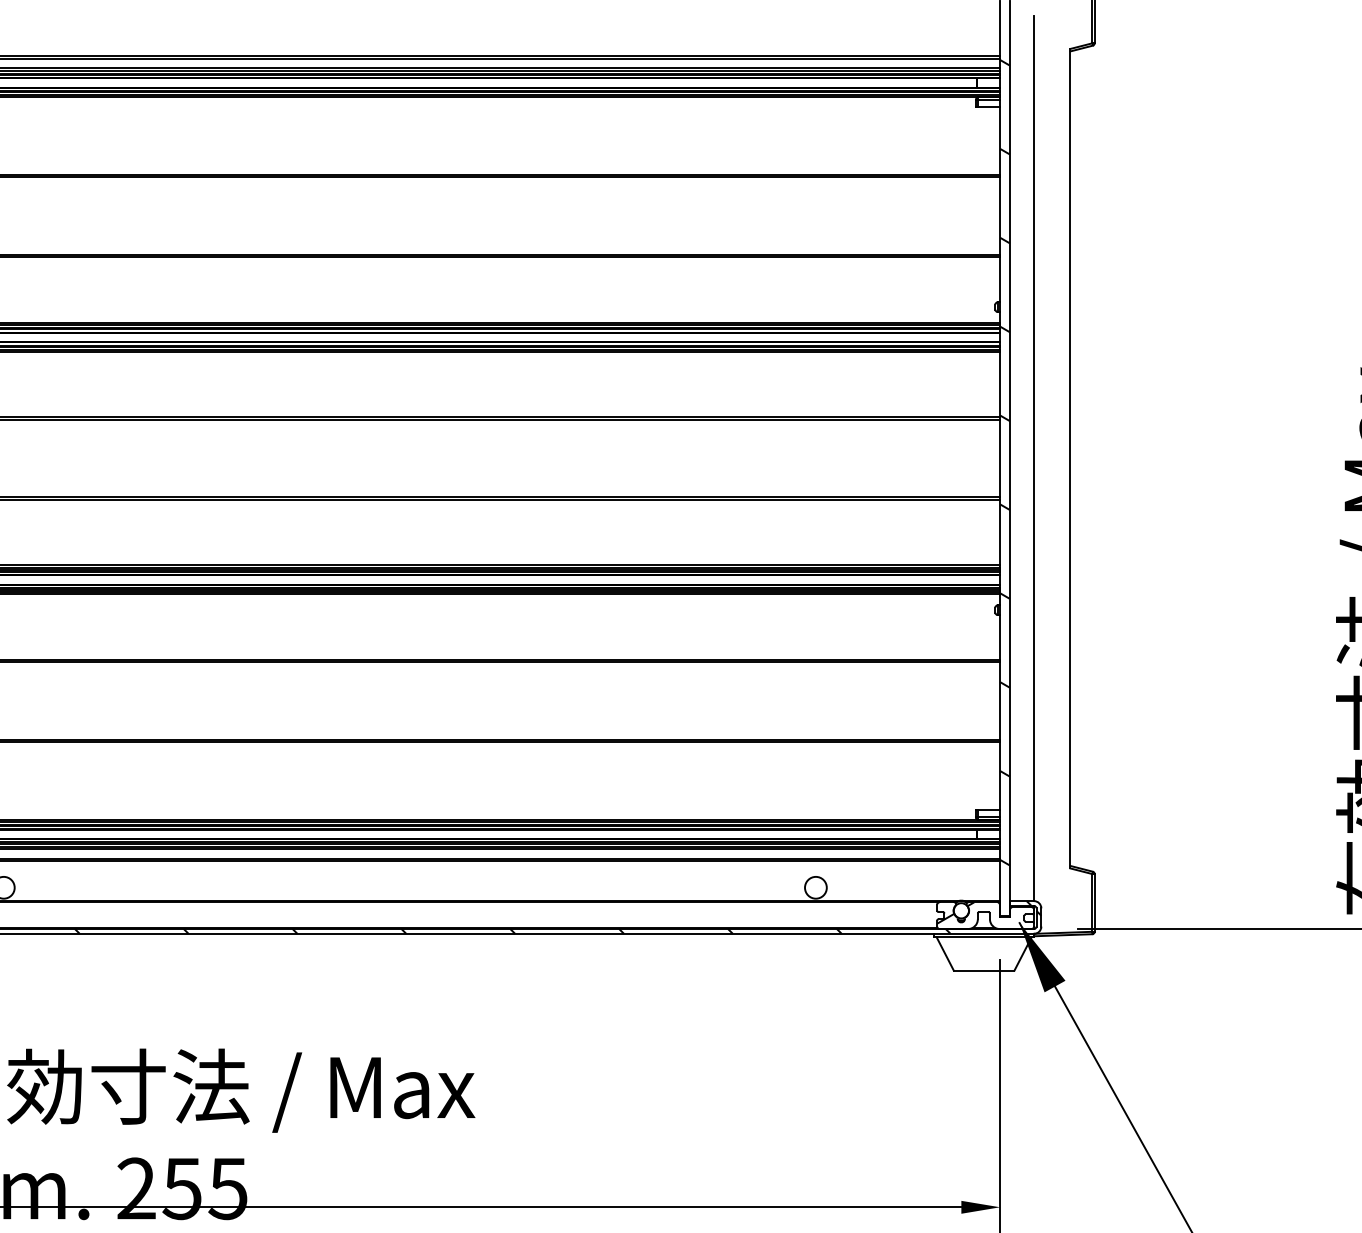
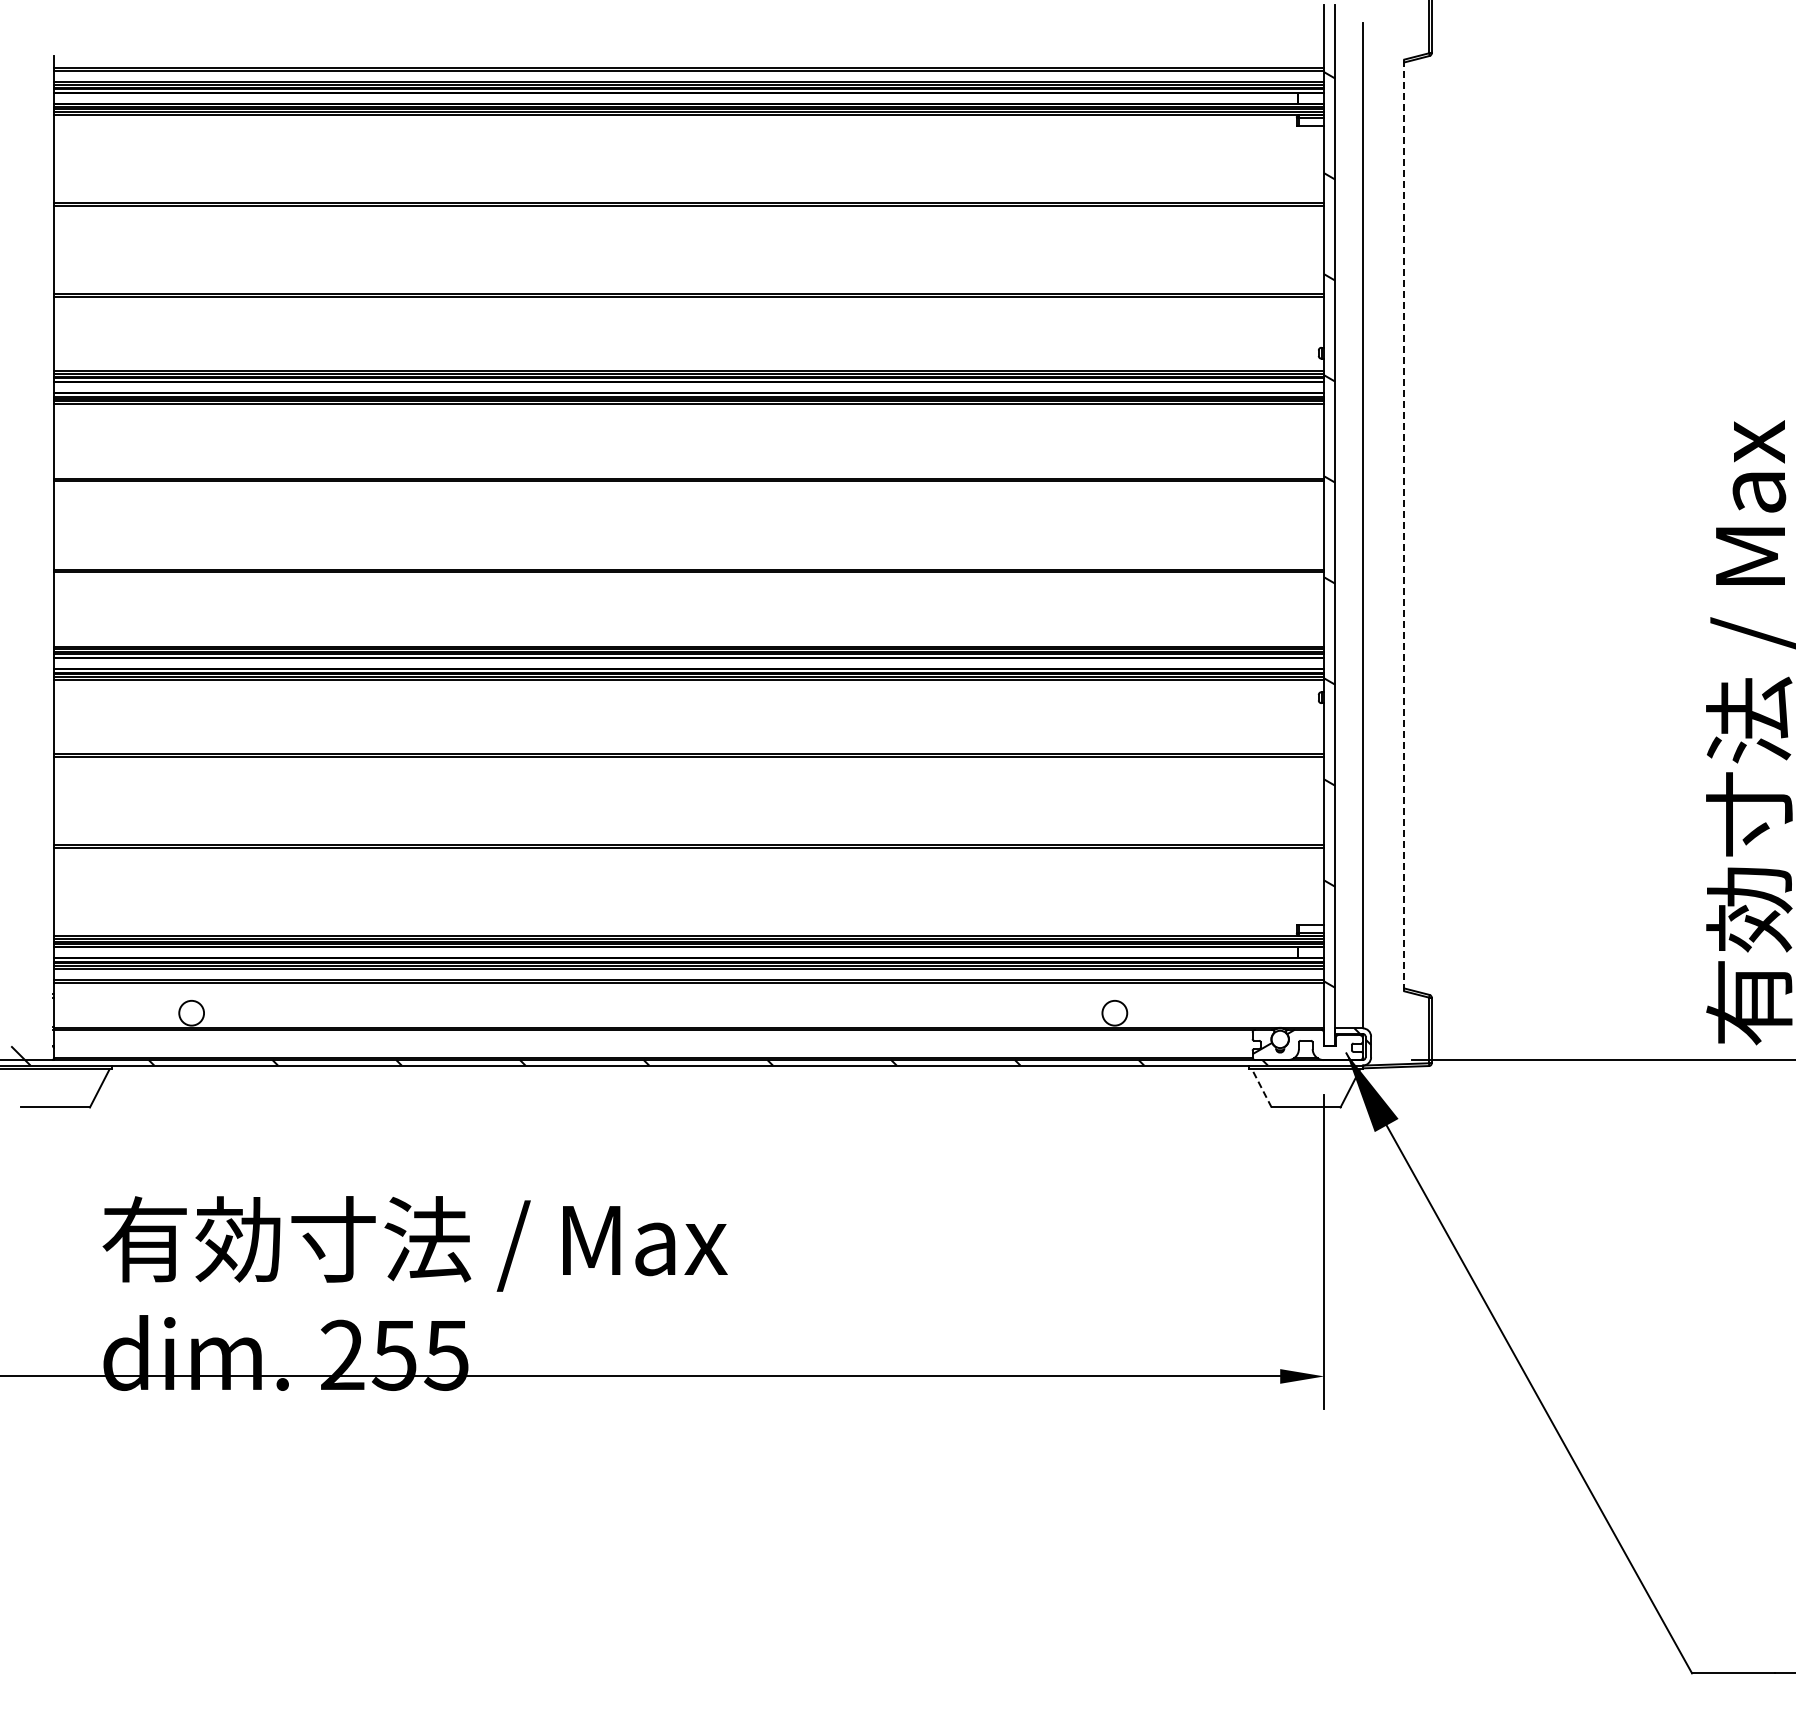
line: (1070, 458) -> (1404, 525), solid -> dashed
line: (944, 953) -> (1261, 1088), solid -> dashed

